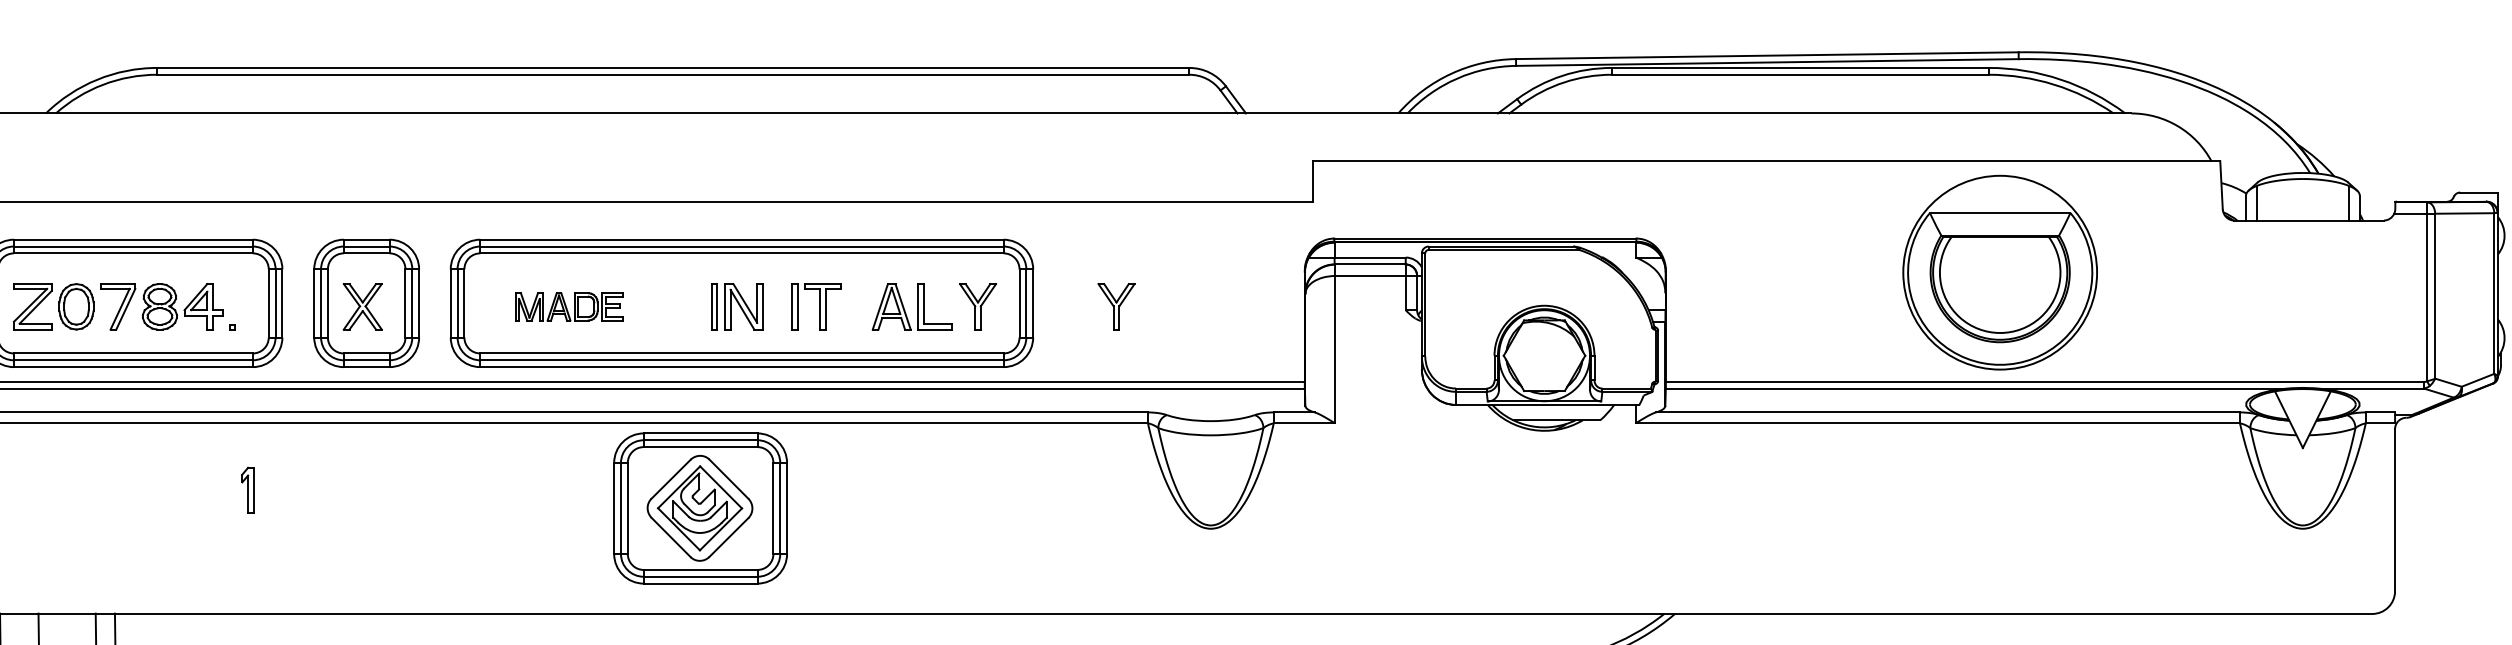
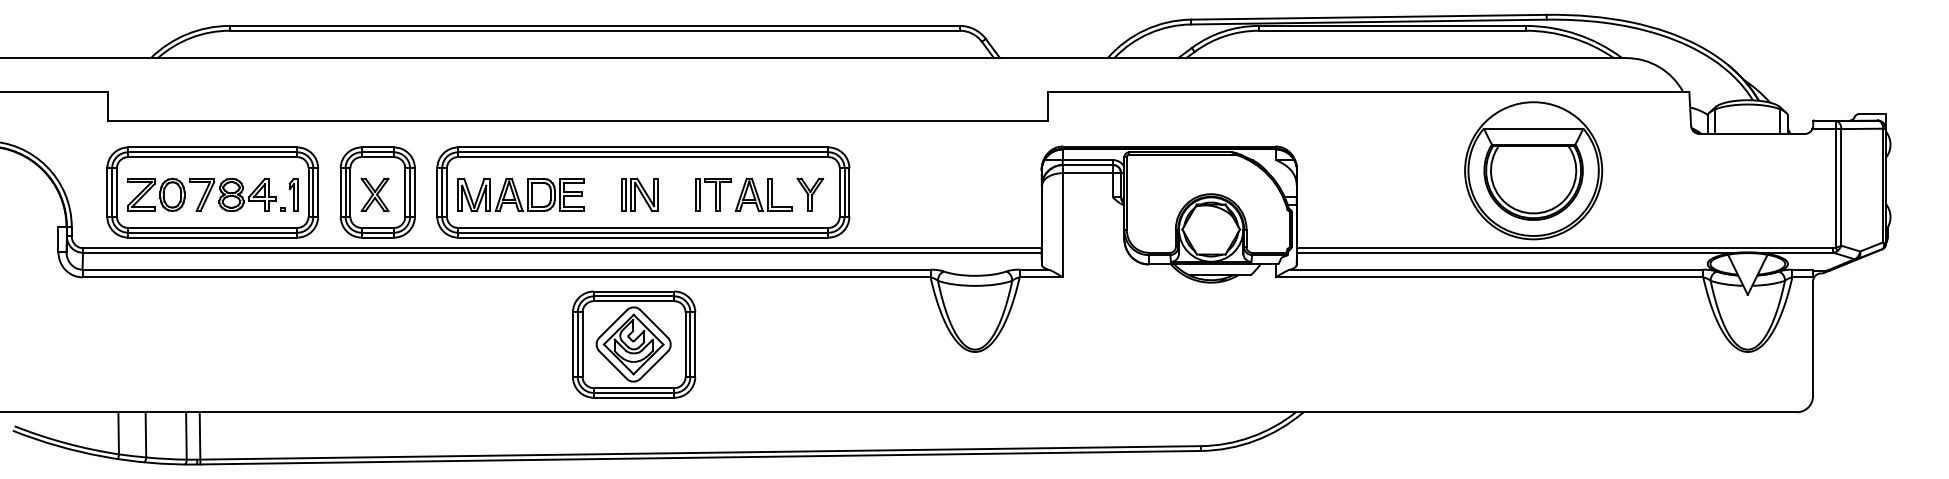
part: (568, 306) -> (520, 194), size x1.67
part: (817, 306) -> (713, 194), moved
part: (1116, 306) -> (908, 194), removed
part: (247, 489) -> (293, 194), moved
part: (701, 508) -> (634, 344), moved

